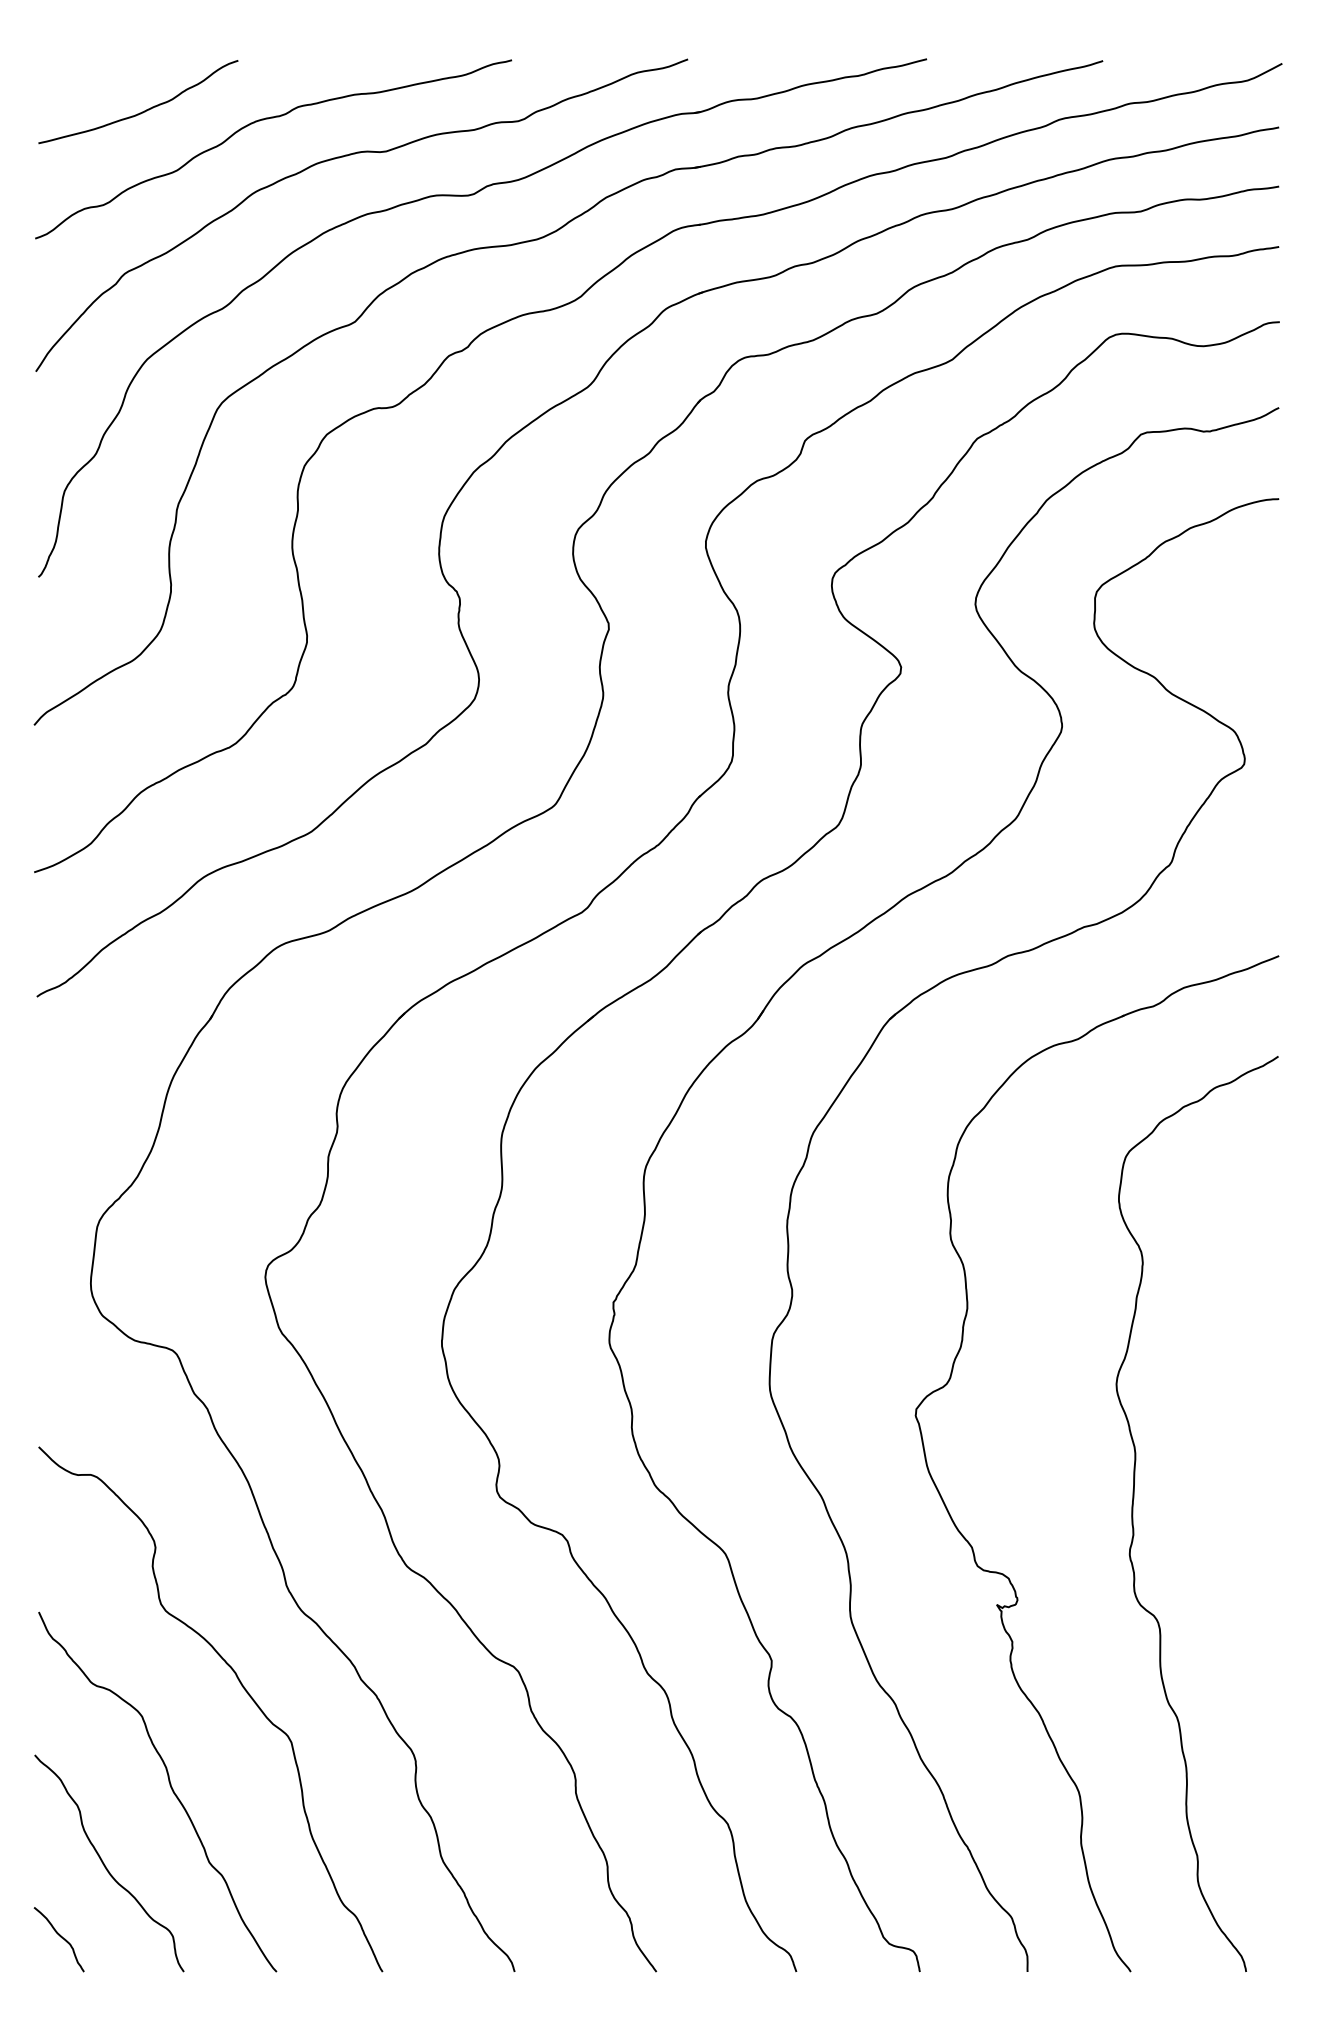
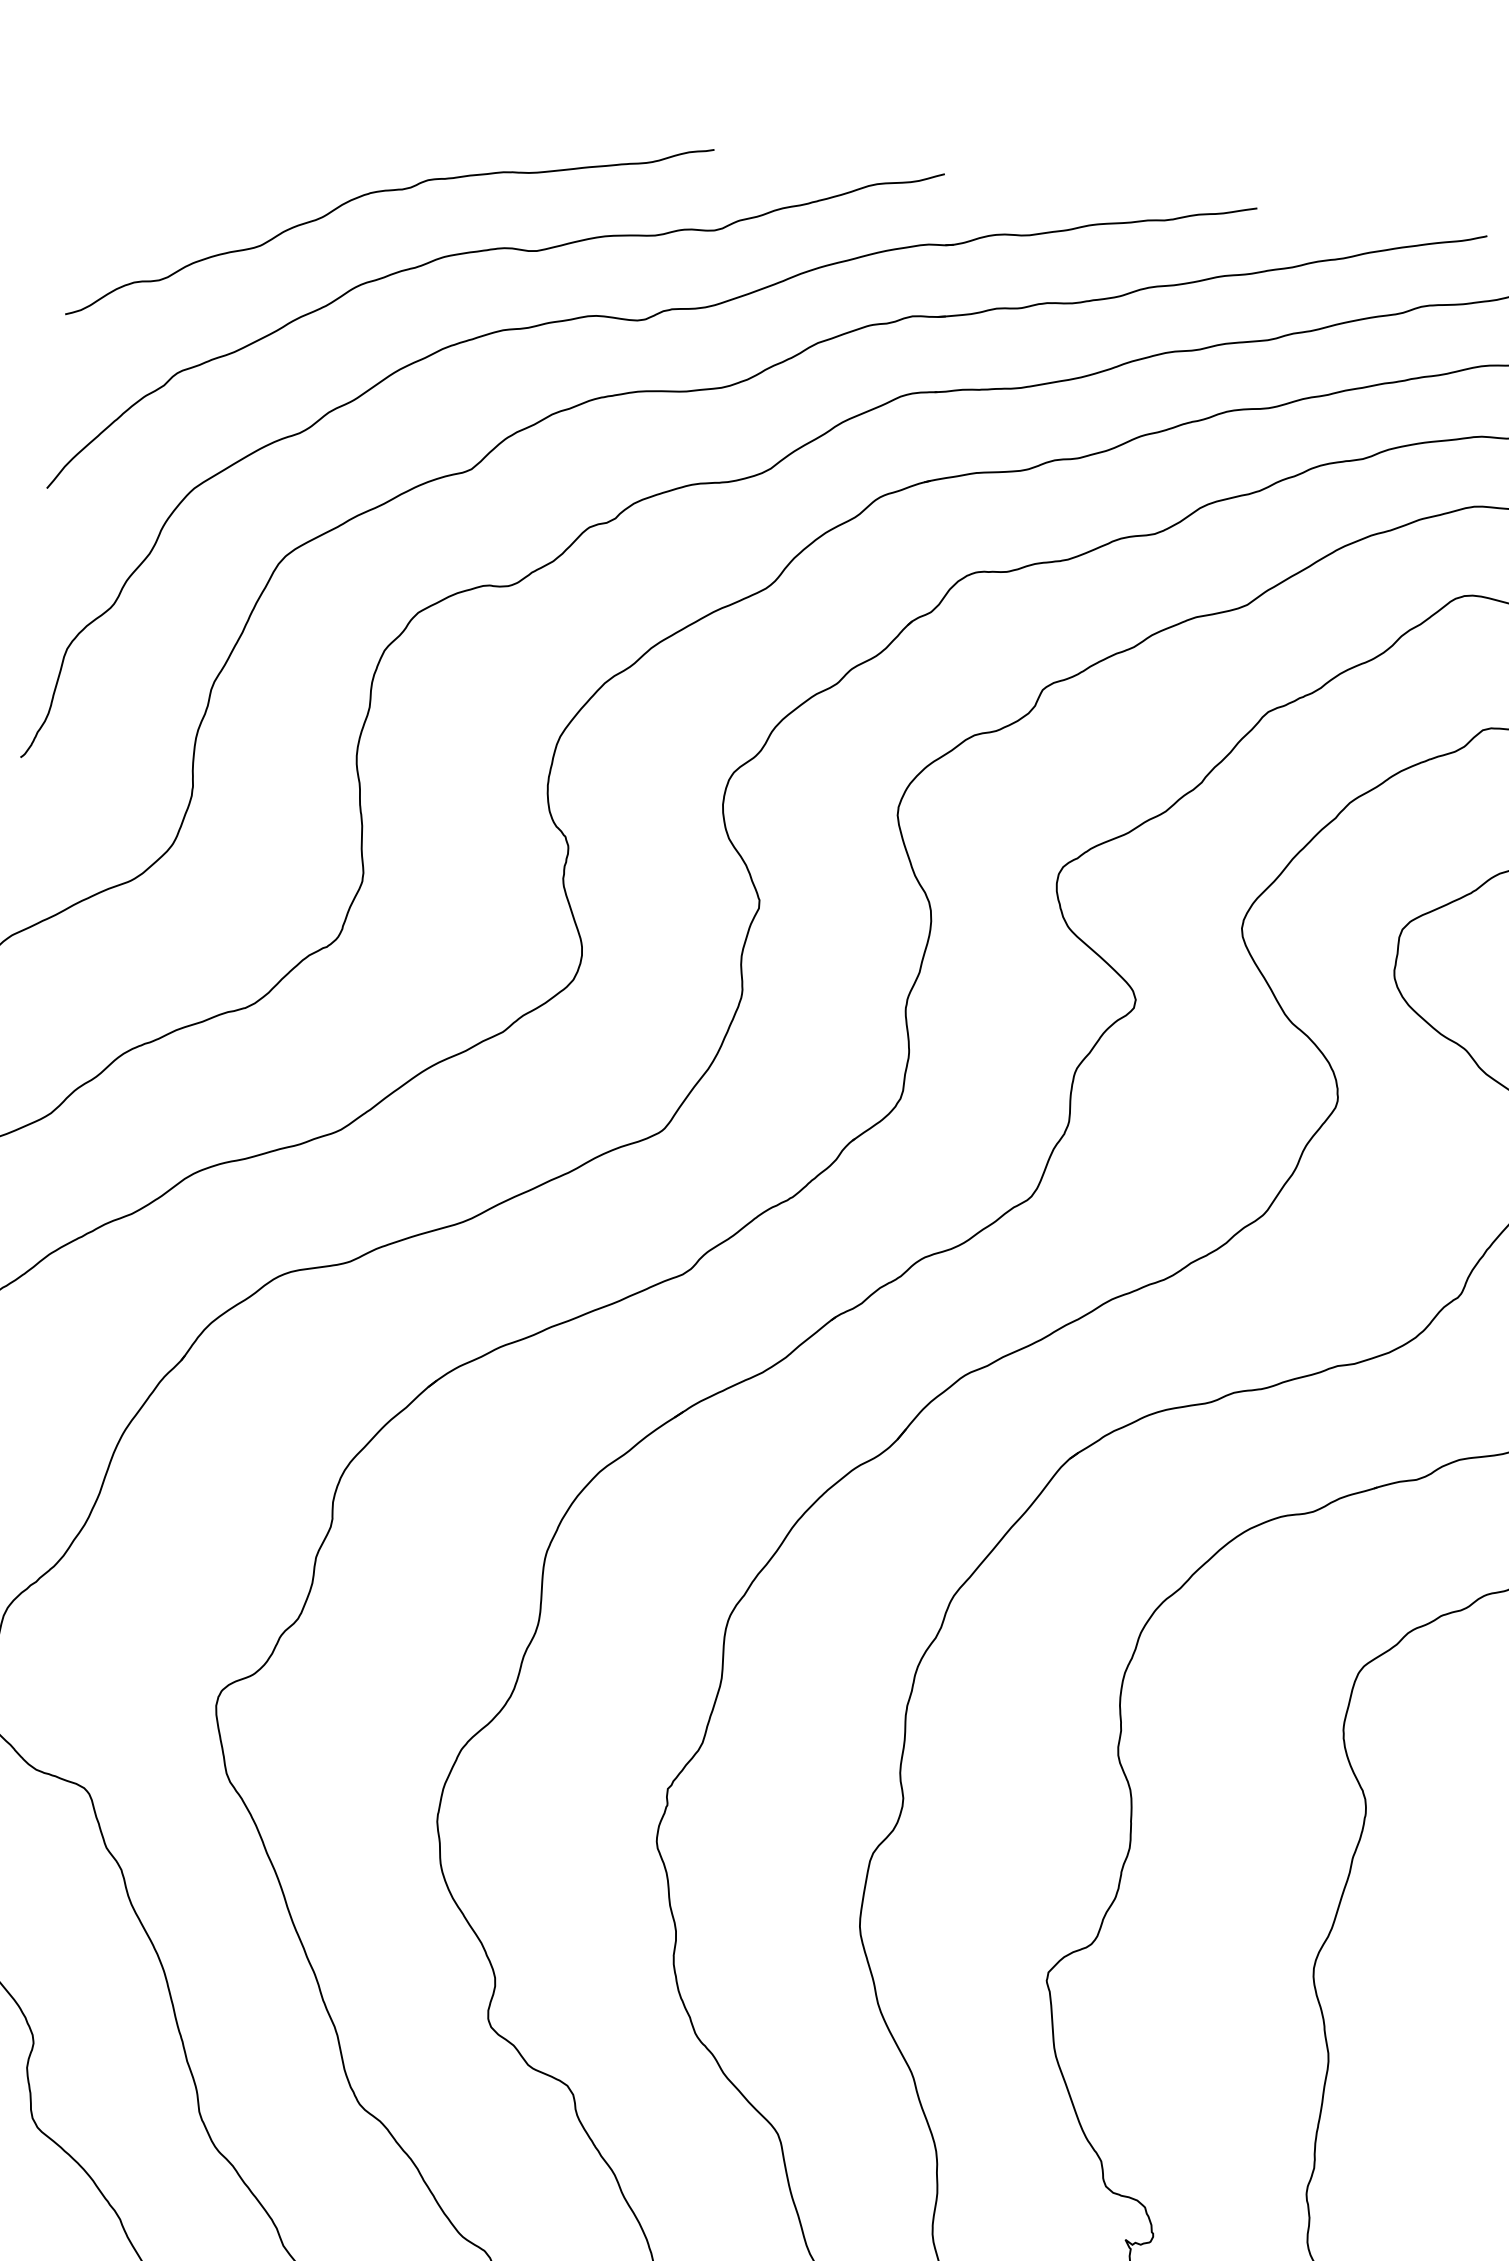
curve: (142, 111) -> (223, 163), removed

